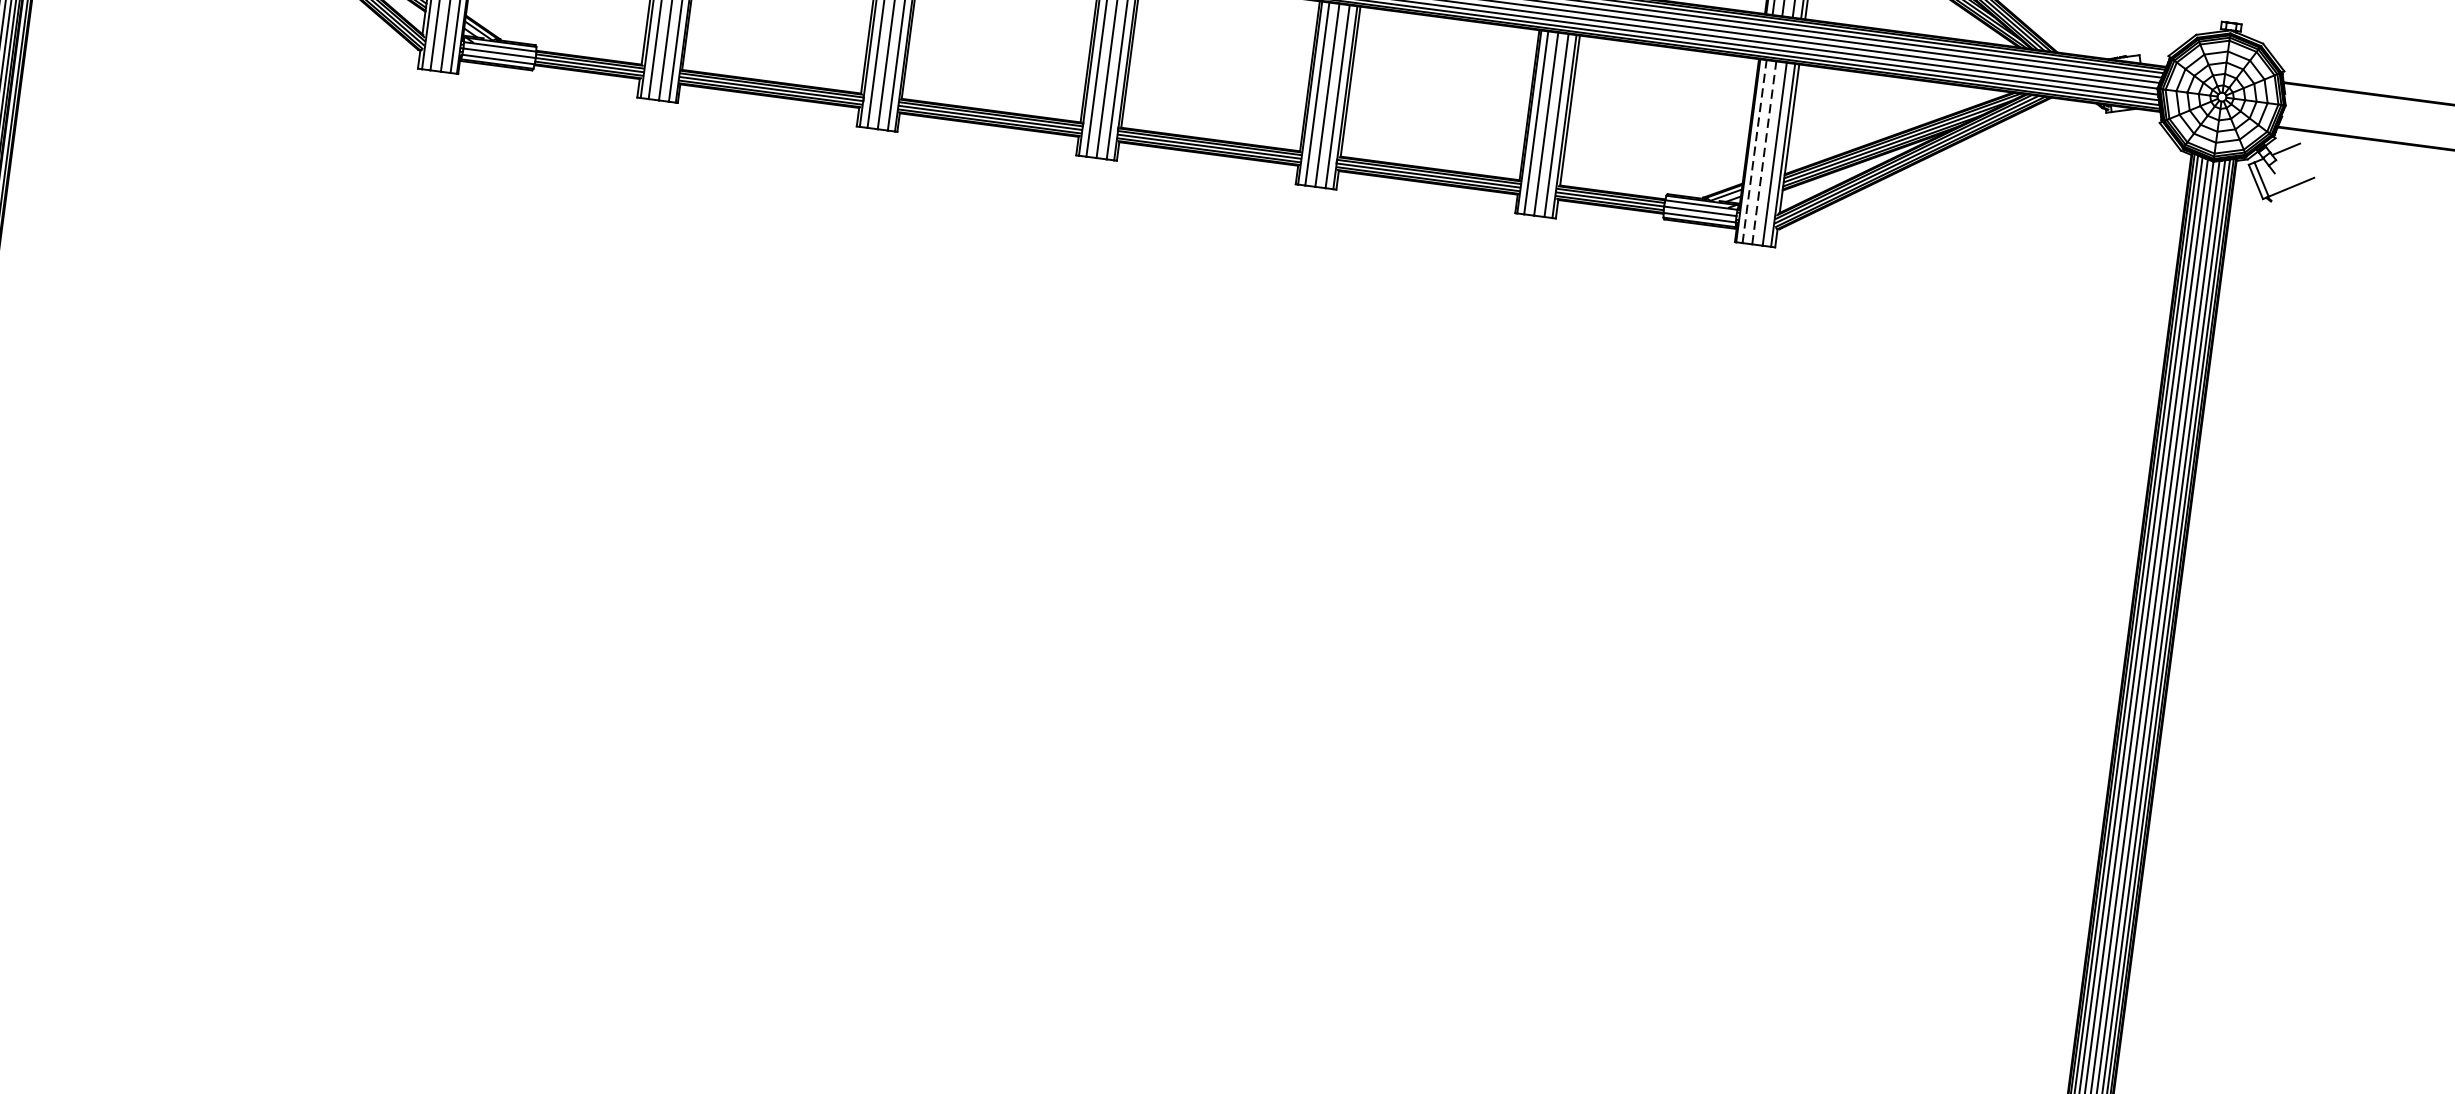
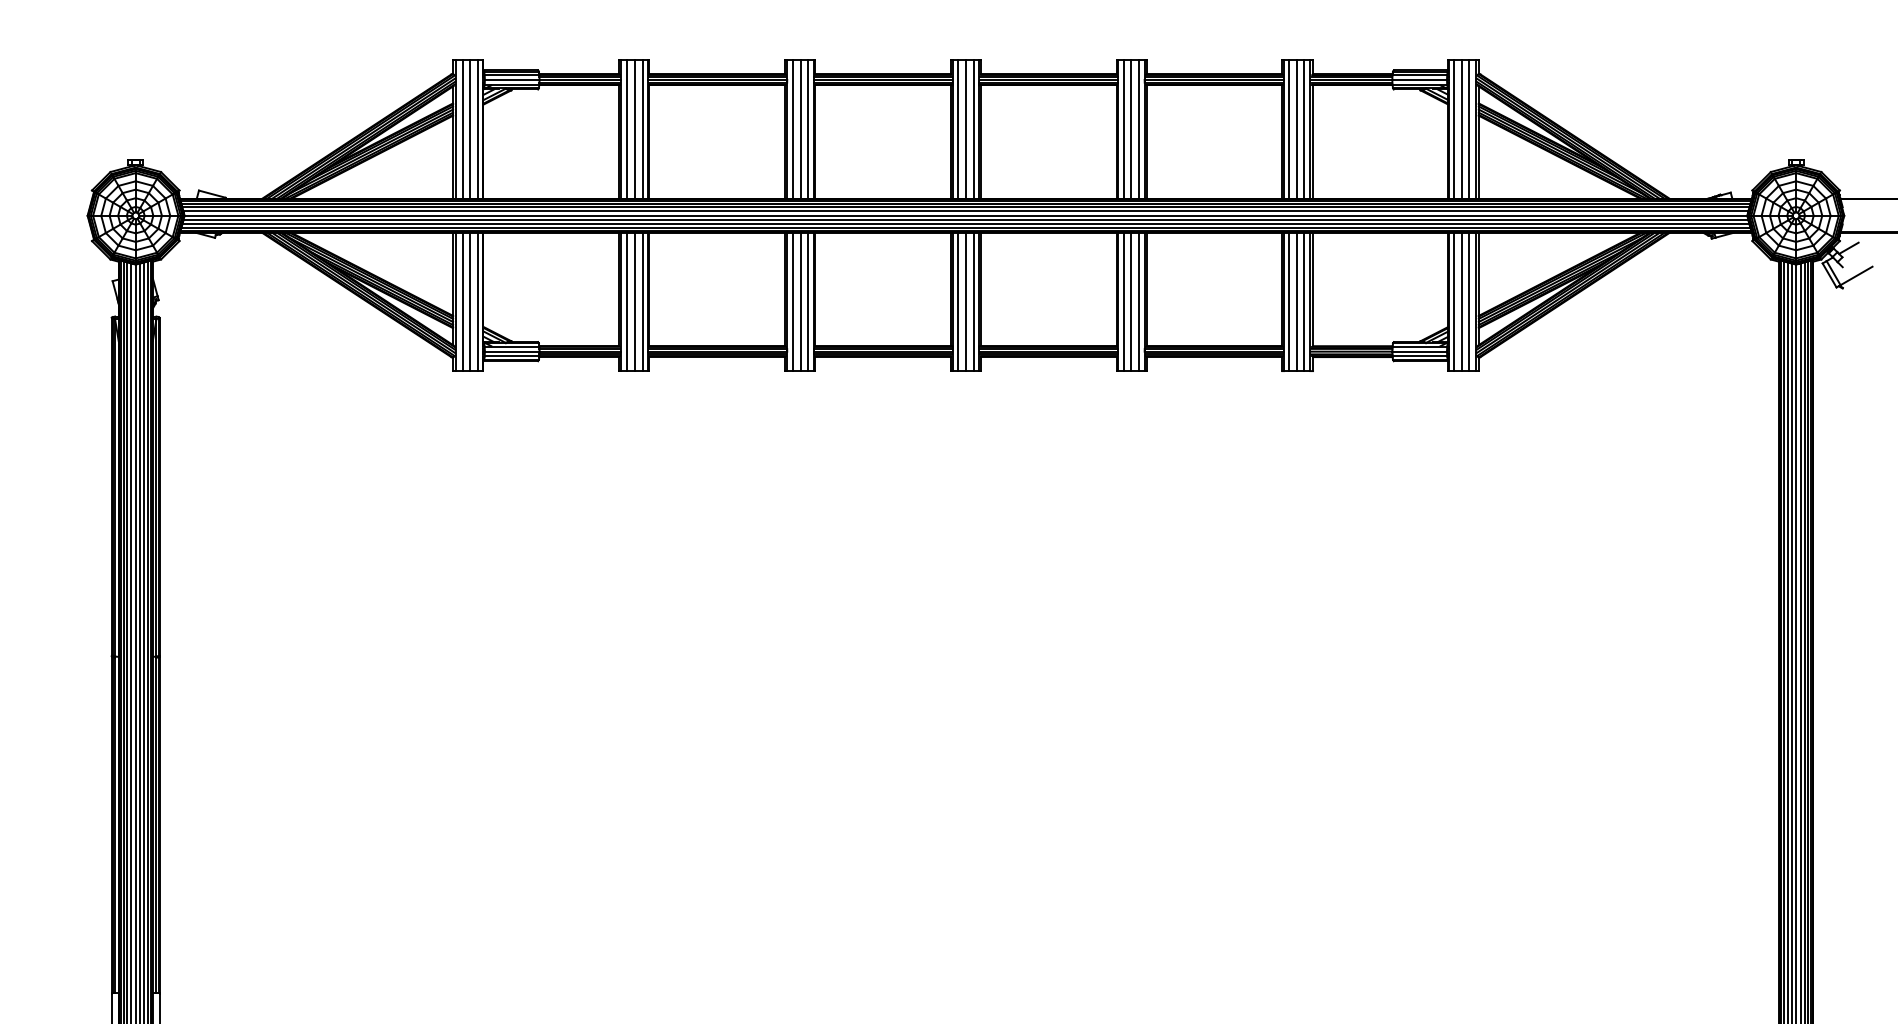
line: (1755, 151) -> (1454, 301), dashed -> solid
line: (1764, 152) -> (1461, 301), dashed -> solid

